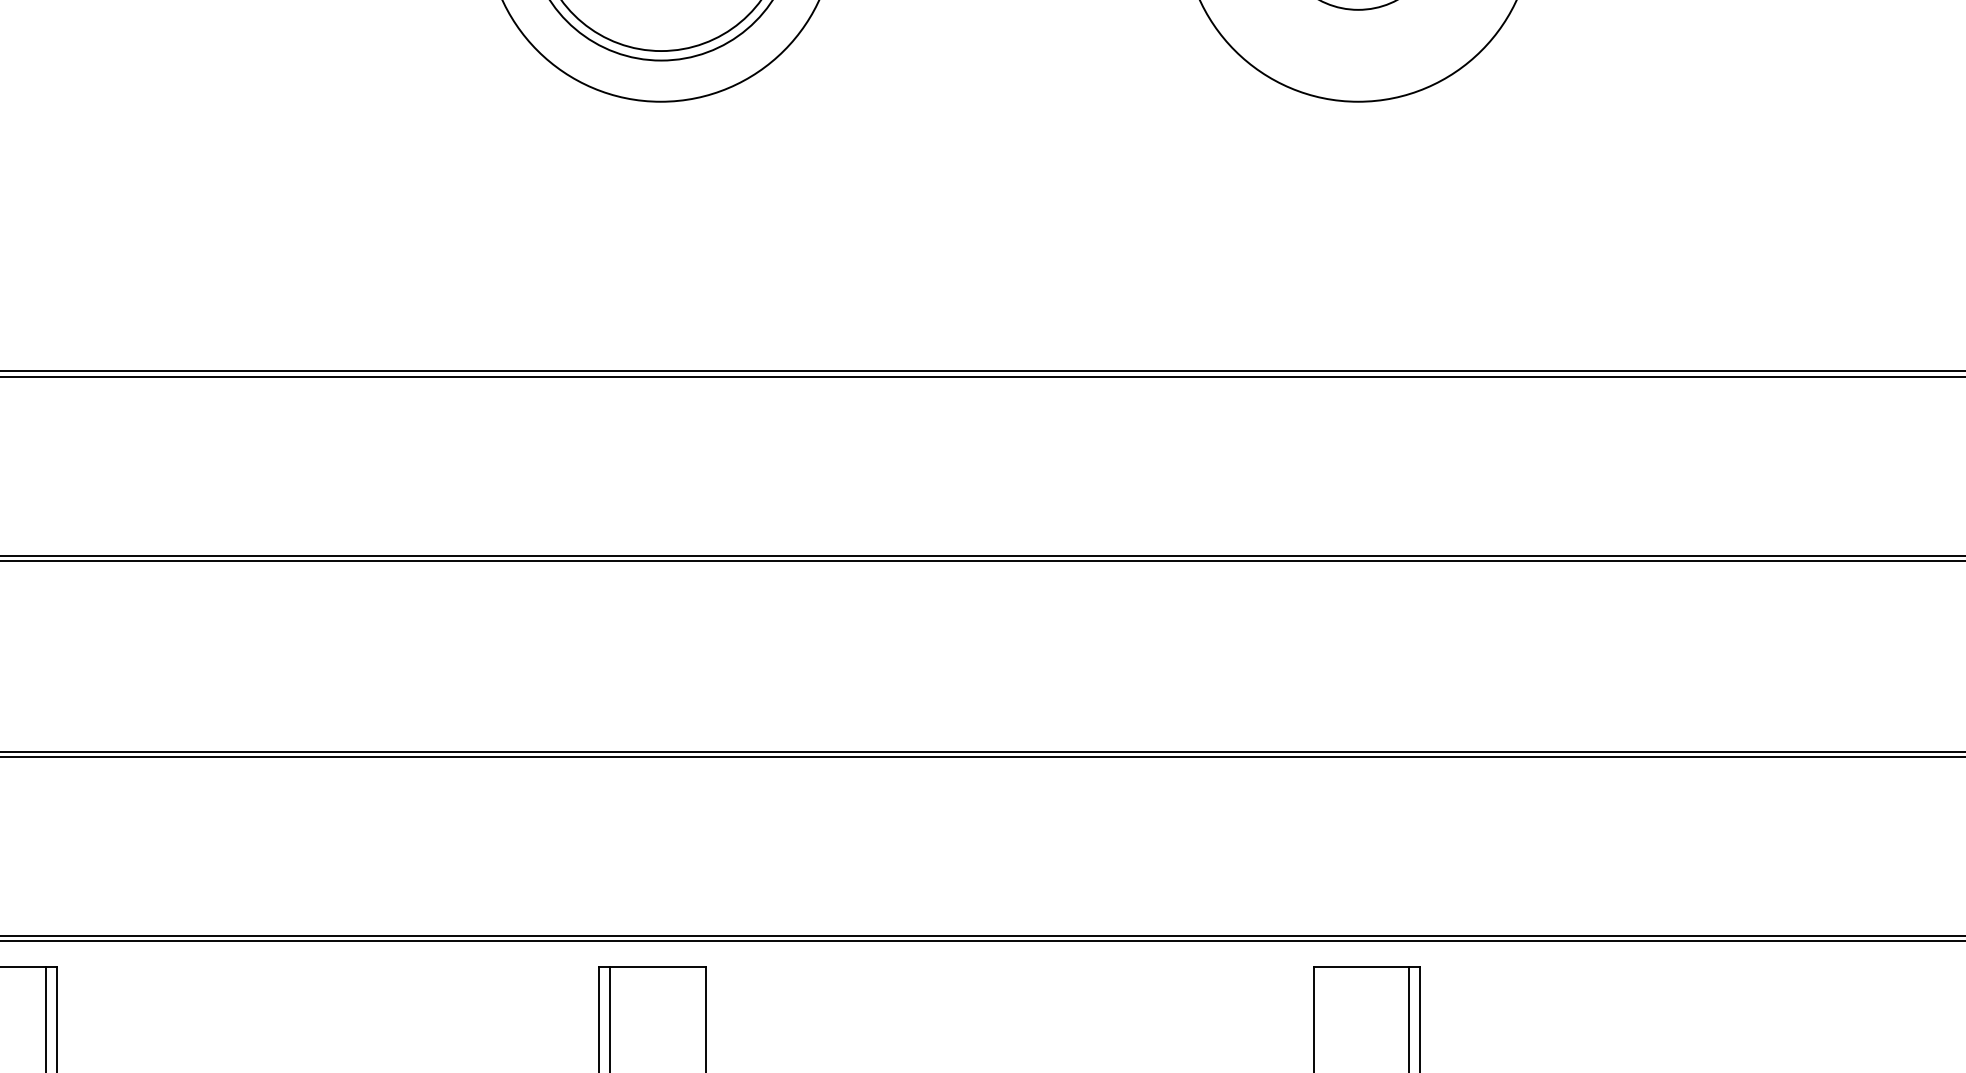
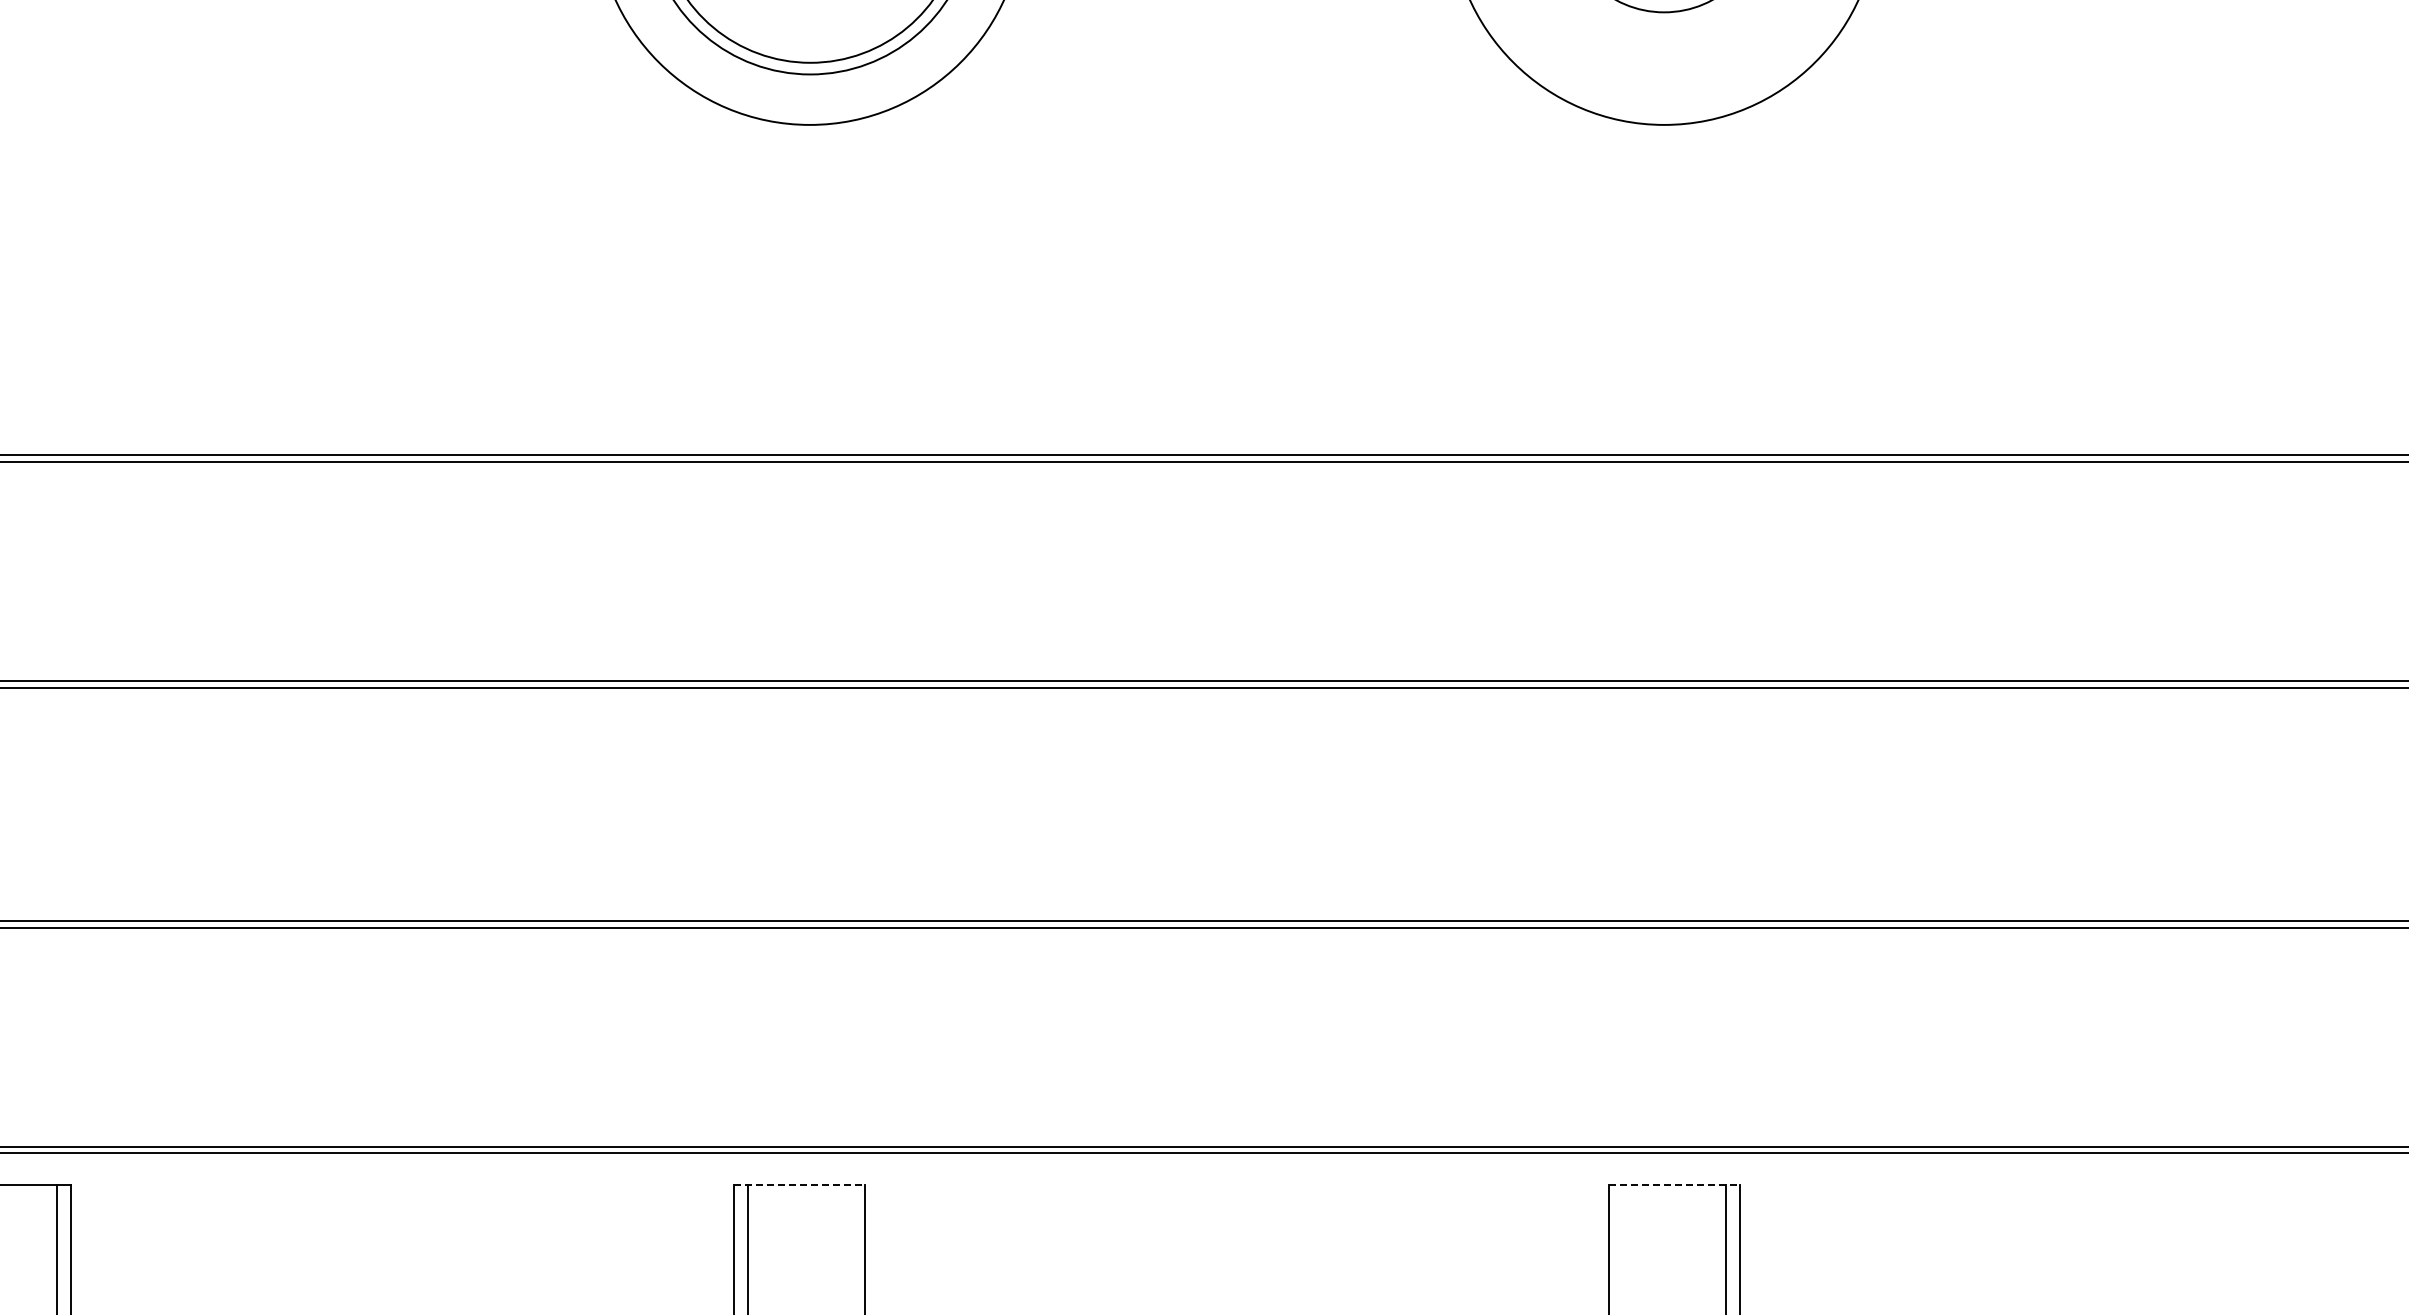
line: (652, 966) -> (799, 1184), solid -> dashed
line: (1367, 966) -> (1675, 1184), solid -> dashed

